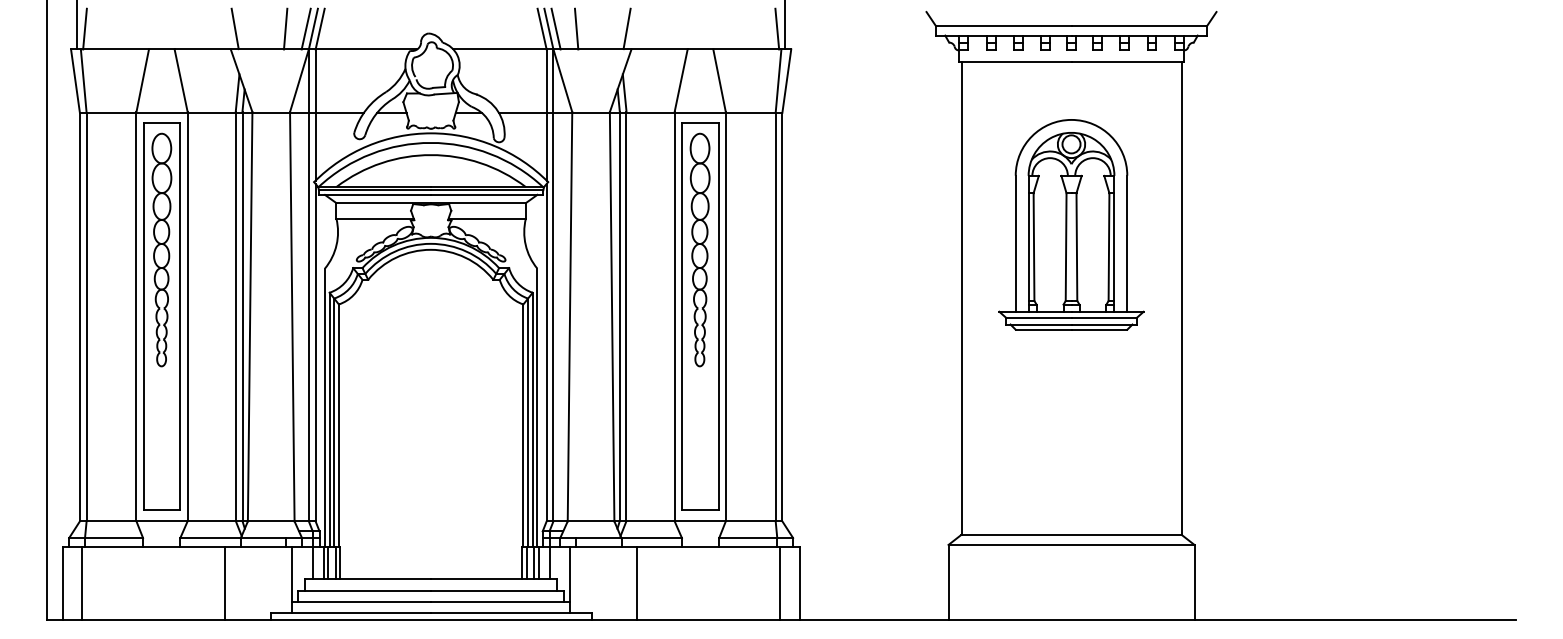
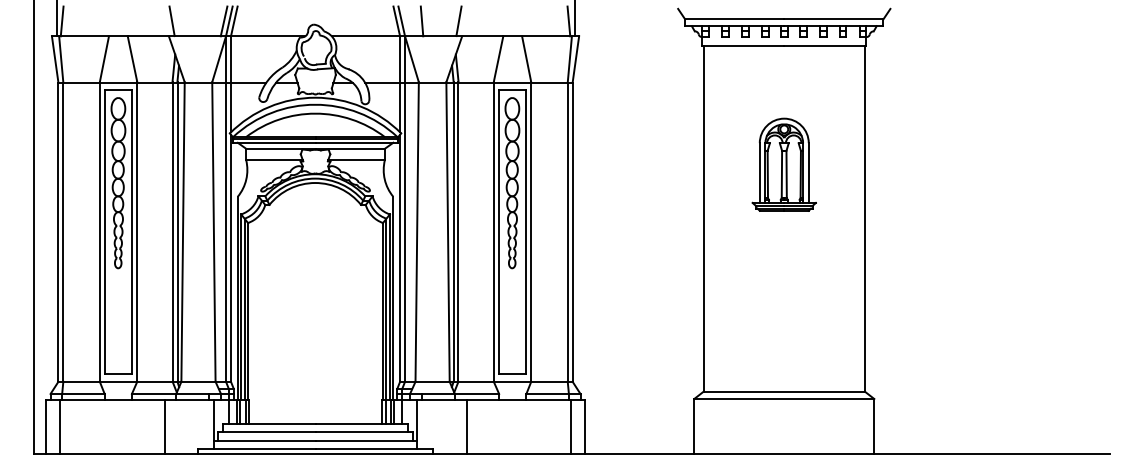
line: (285, 28) -> (208, 20), removed
line: (555, 28) -> (406, 20), removed
part: (1071, 224) -> (784, 164), size x0.6

